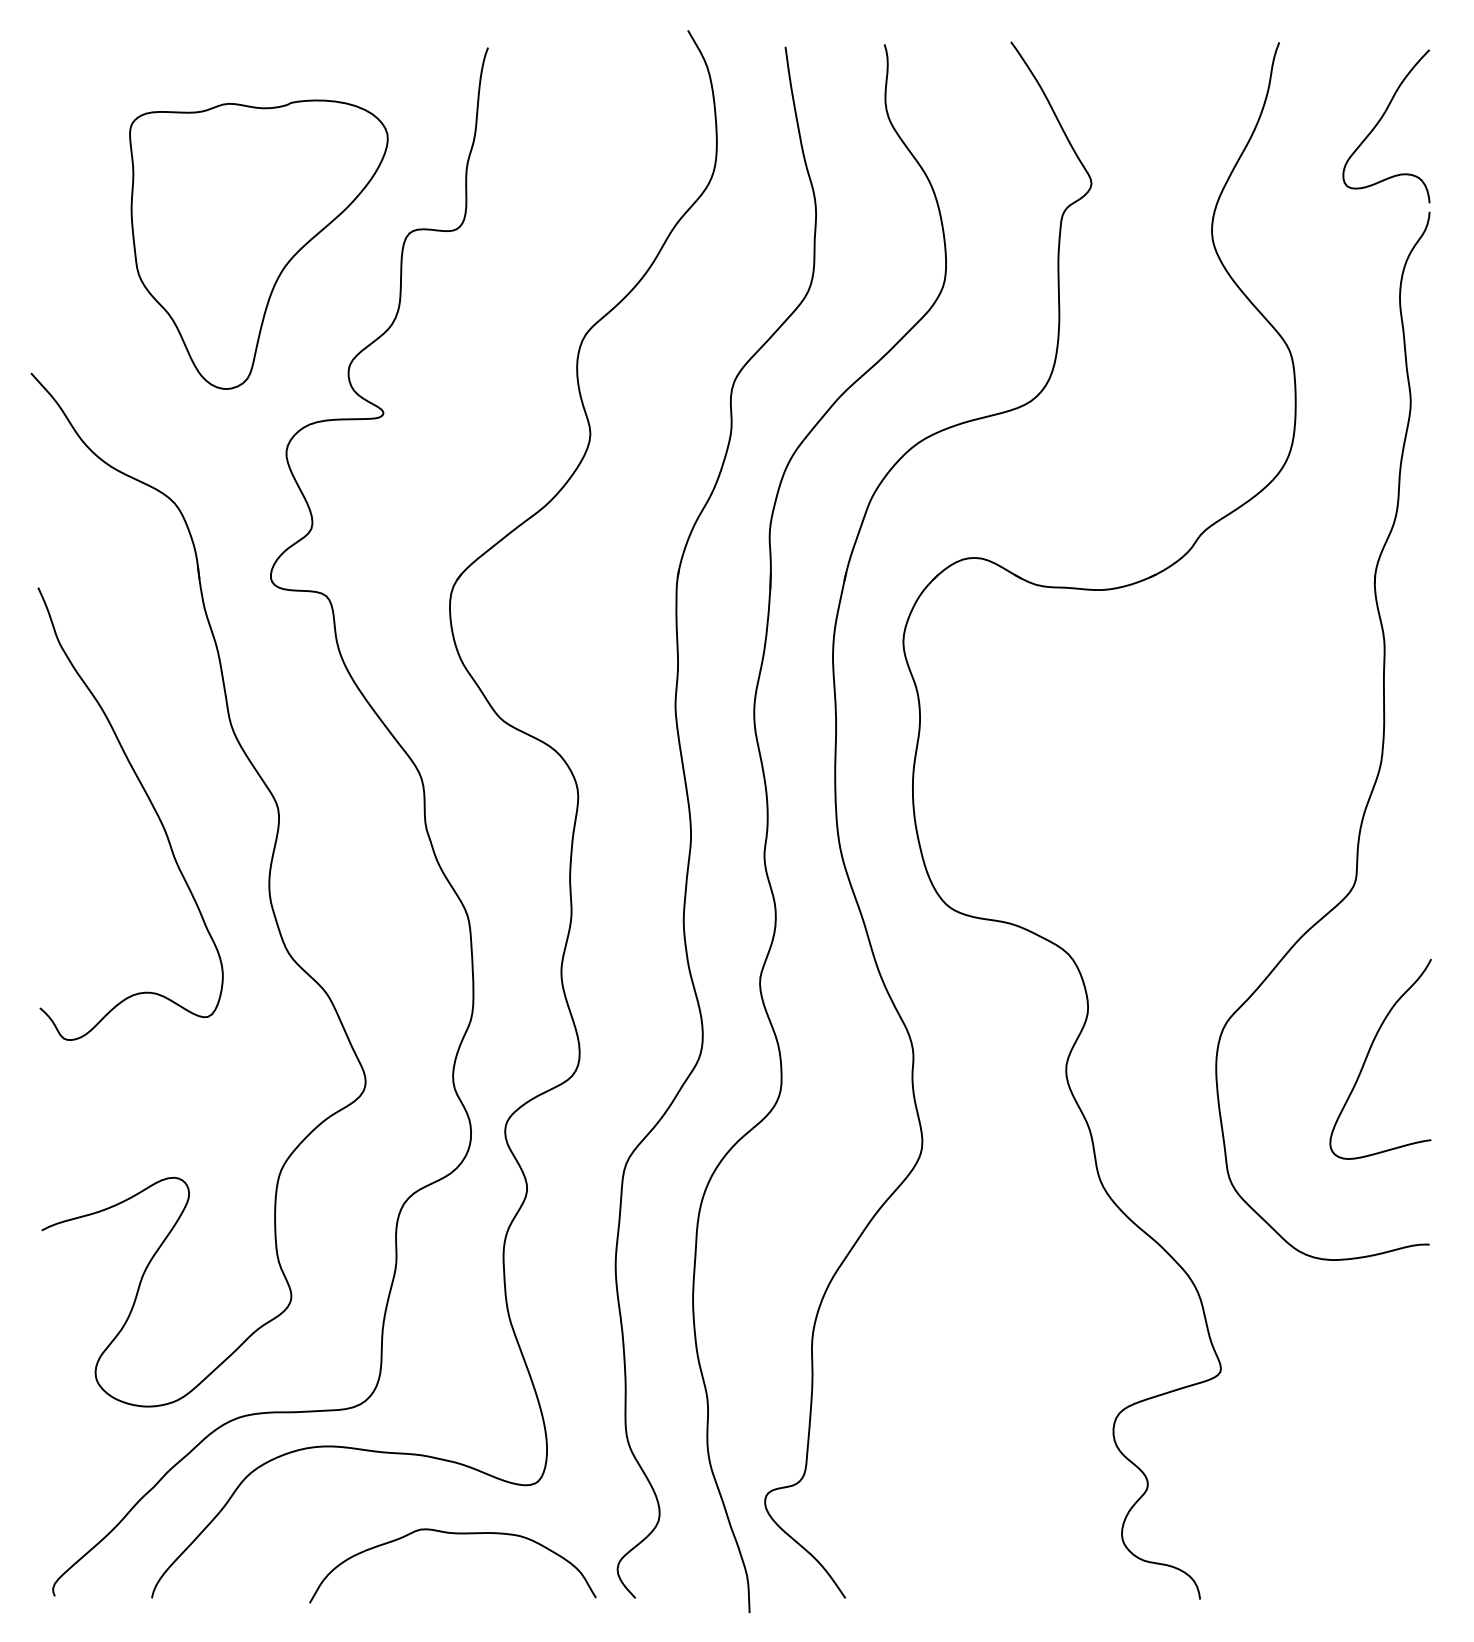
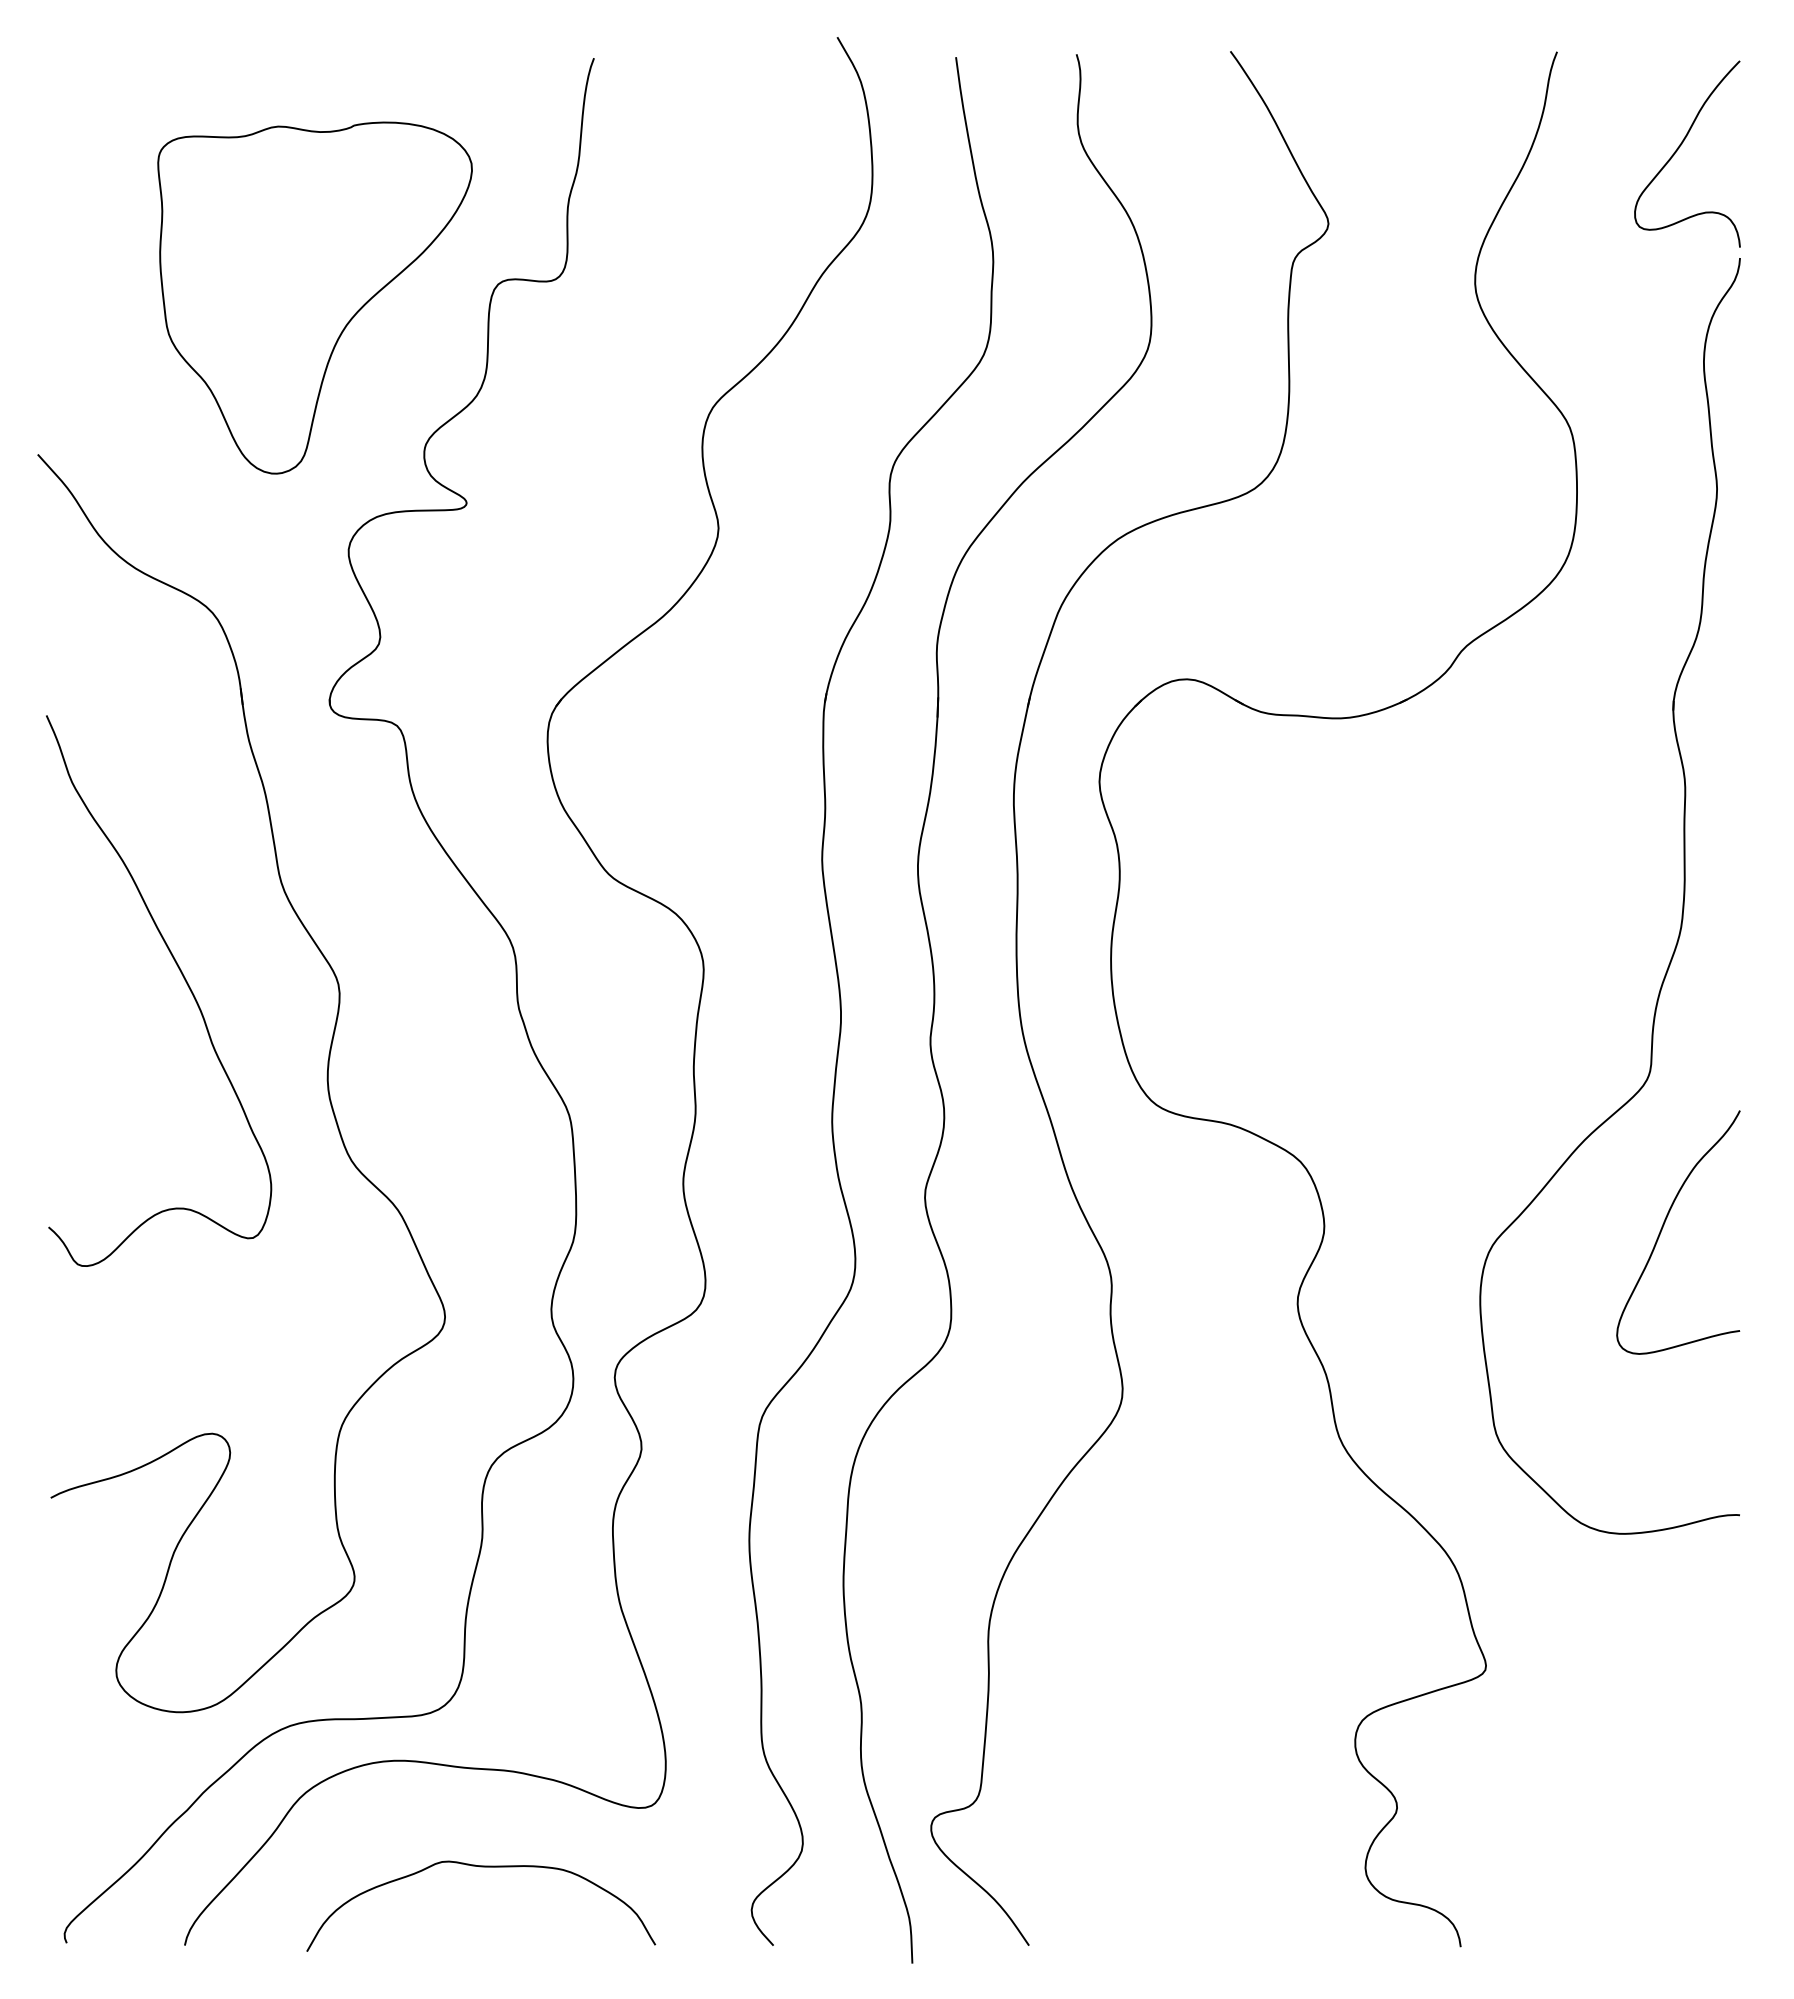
curve: (1369, 1053) -> (1664, 1225), moved
curve: (453, 1534) -> (481, 1867), moved

